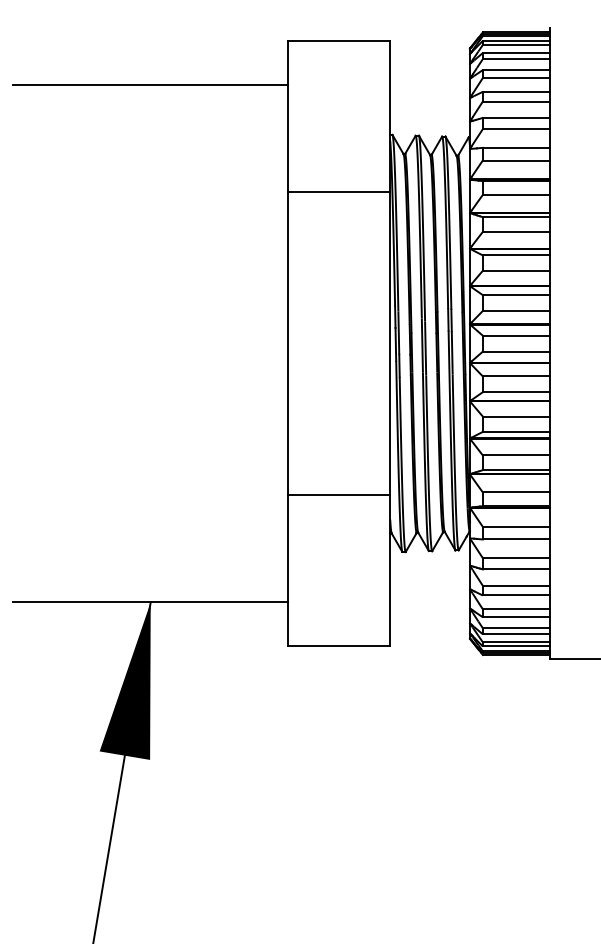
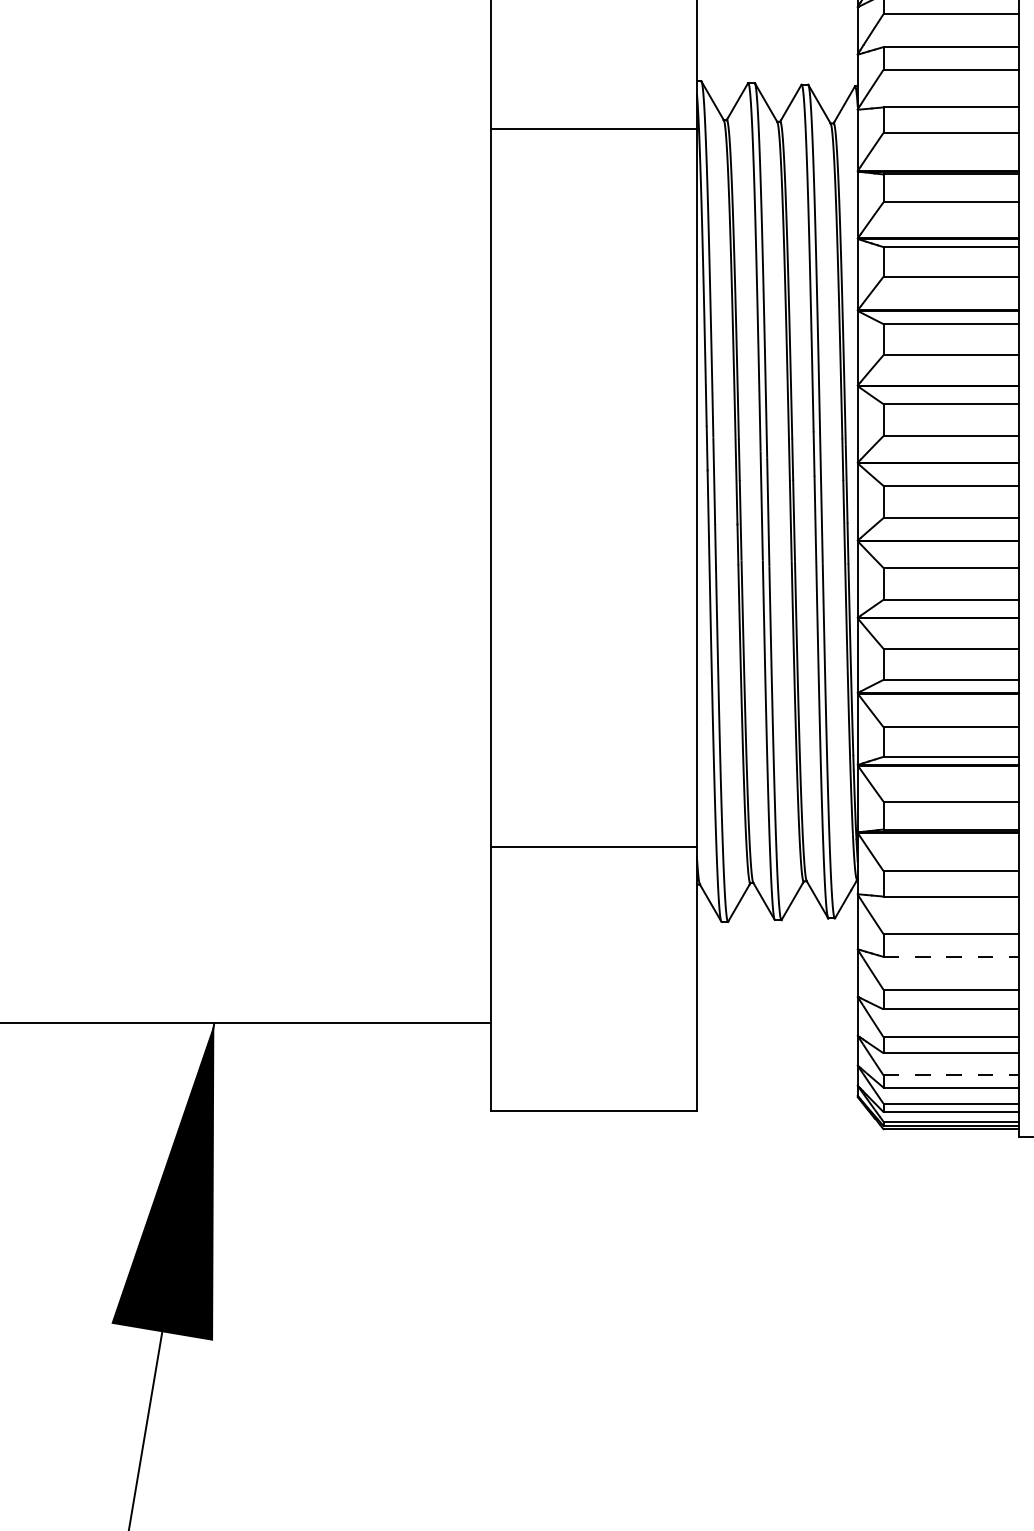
line: (339, 192) -> (594, 128), moved
line: (339, 494) -> (594, 846), moved
line: (516, 569) -> (951, 957), solid -> dashed
line: (516, 628) -> (951, 1075), solid -> dashed

